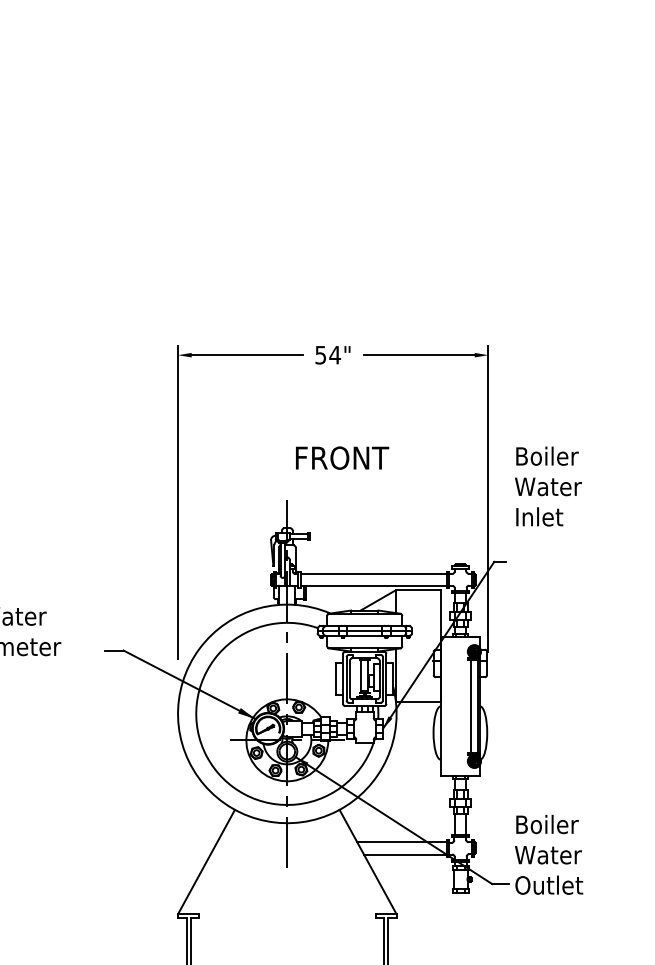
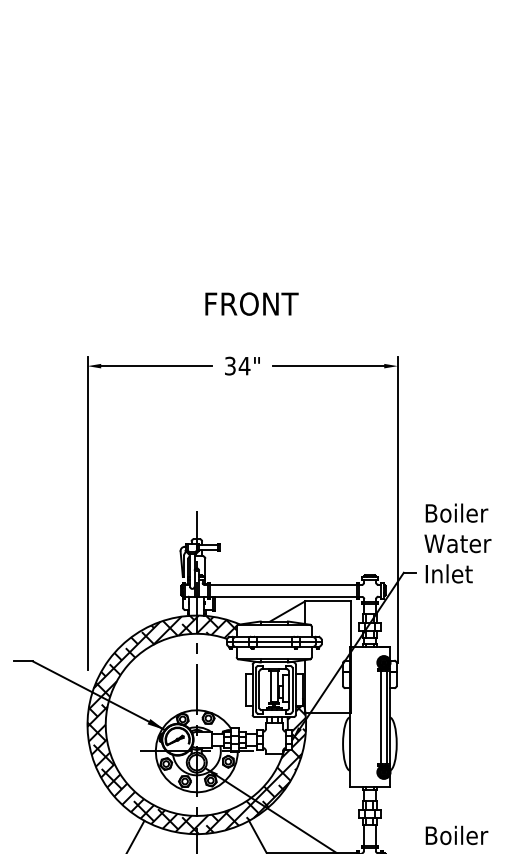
text: (321, 354) -> (231, 365), 54" -> 34"
text: (342, 457) -> (252, 303), moved
text: (548, 486) -> (458, 543), moved
hatch: (287, 713) -> (197, 724), added

